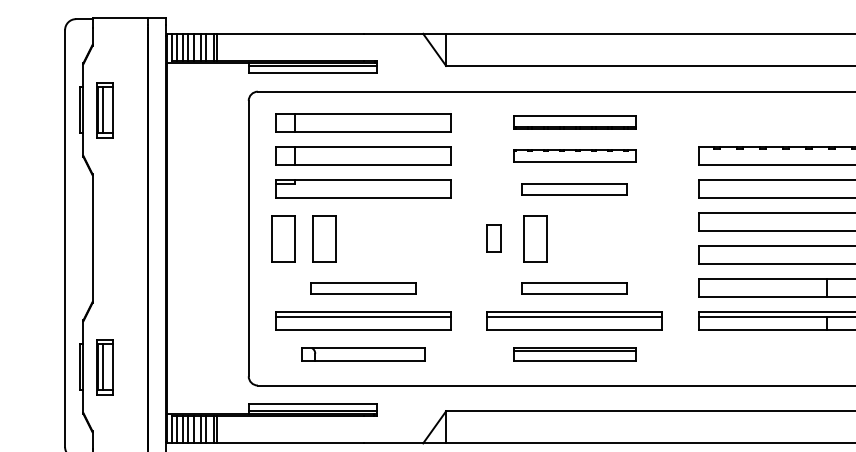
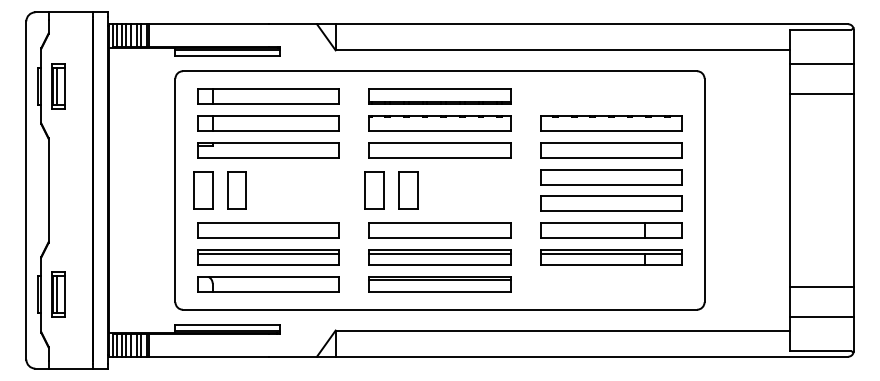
part: (574, 122) -> (439, 96), size x1.43
part: (574, 156) -> (439, 123), size x1.43
part: (574, 189) -> (439, 150), size x1.67
part: (494, 238) -> (374, 190), size x1.67
part: (363, 287) -> (268, 230), size x1.67
part: (574, 287) -> (439, 230), size x1.67
part: (363, 354) -> (268, 284), size x1.43
part: (574, 354) -> (439, 284), size x1.43

